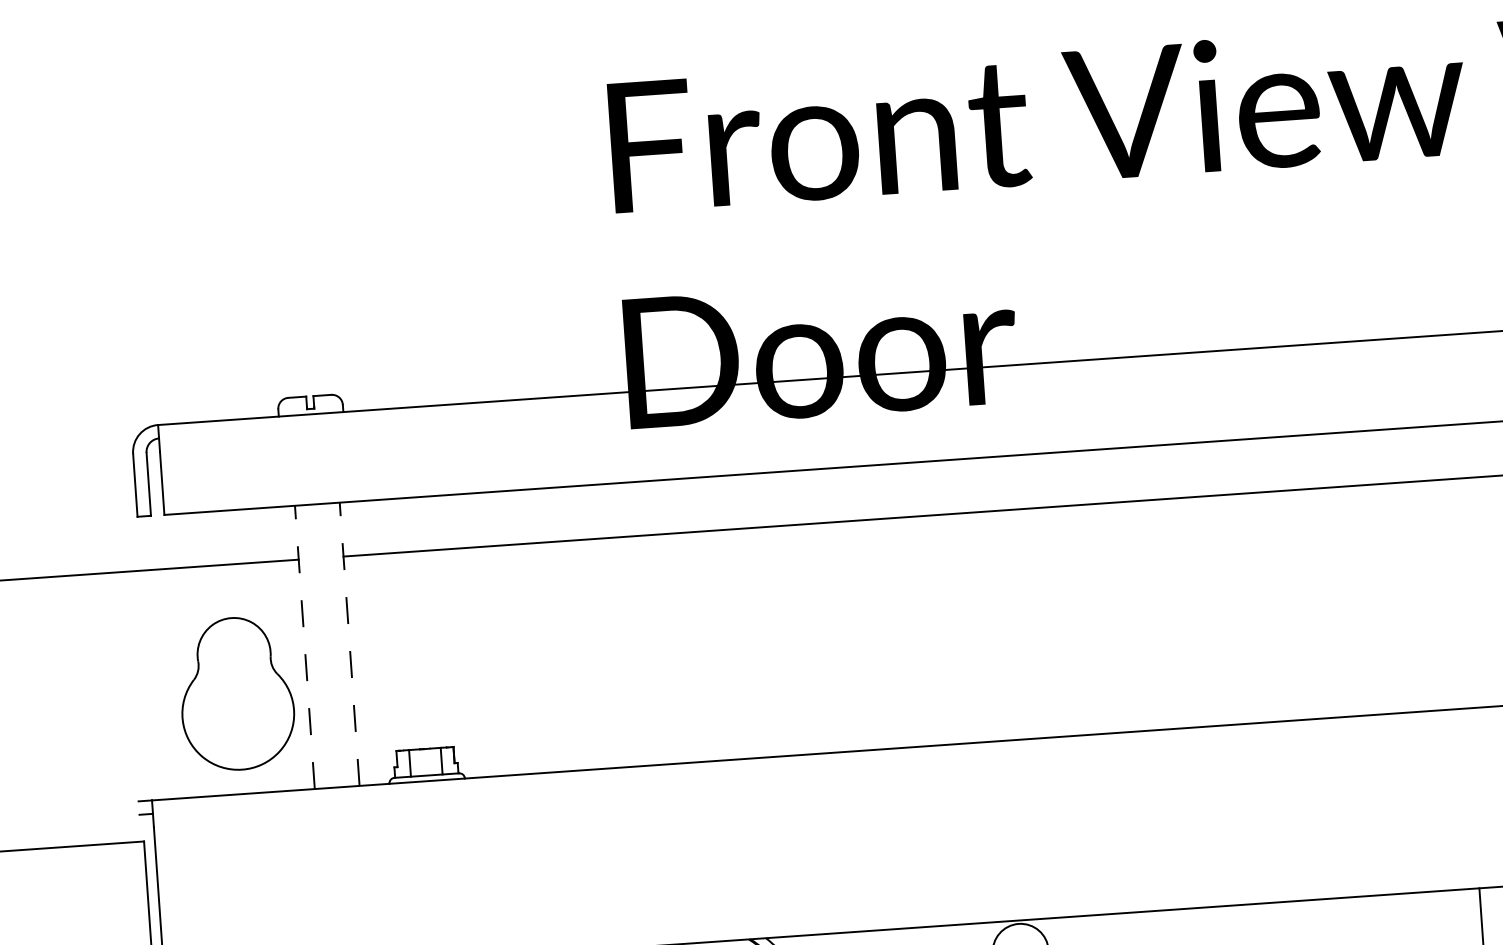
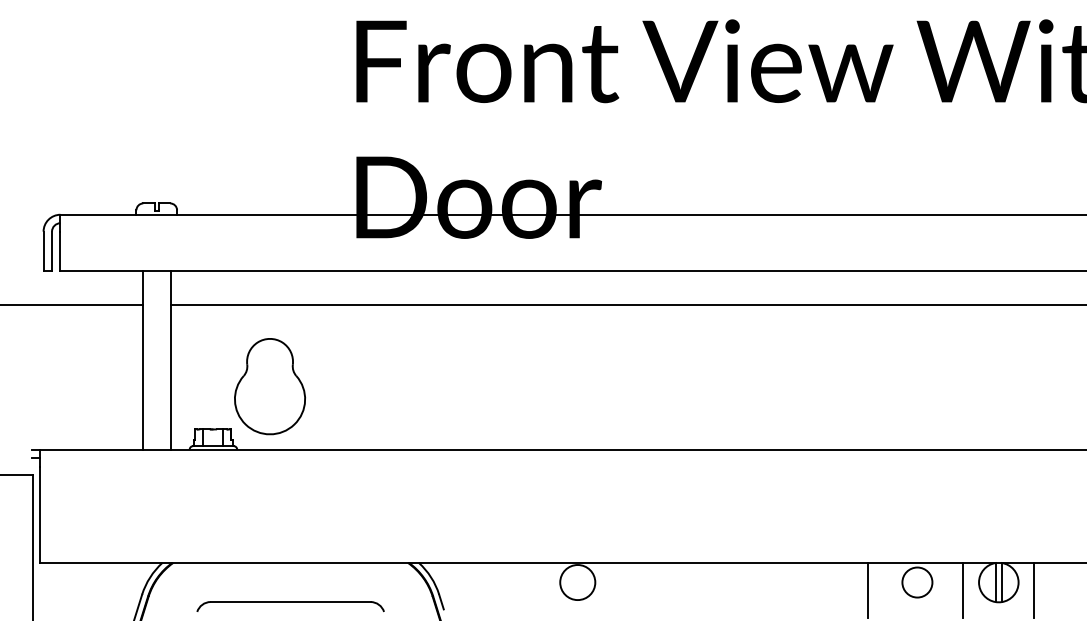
line: (349, 644) -> (170, 360), dashed -> solid
line: (304, 647) -> (142, 360), dashed -> solid
part: (235, 693) -> (269, 386), moved

